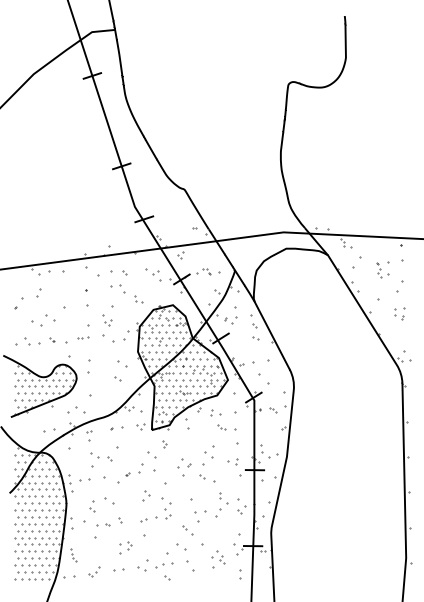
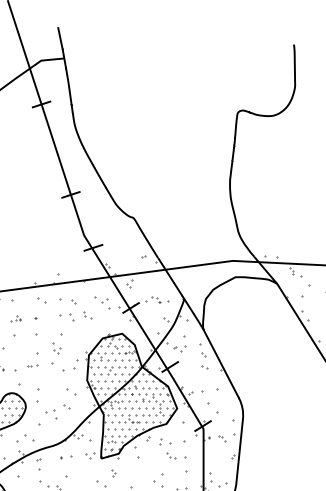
part: (92, 271) -> (41, 300), size x0.62
part: (66, 290) -> (15, 319), added
part: (138, 299) -> (87, 315), moved
part: (102, 386) -> (51, 415), added

